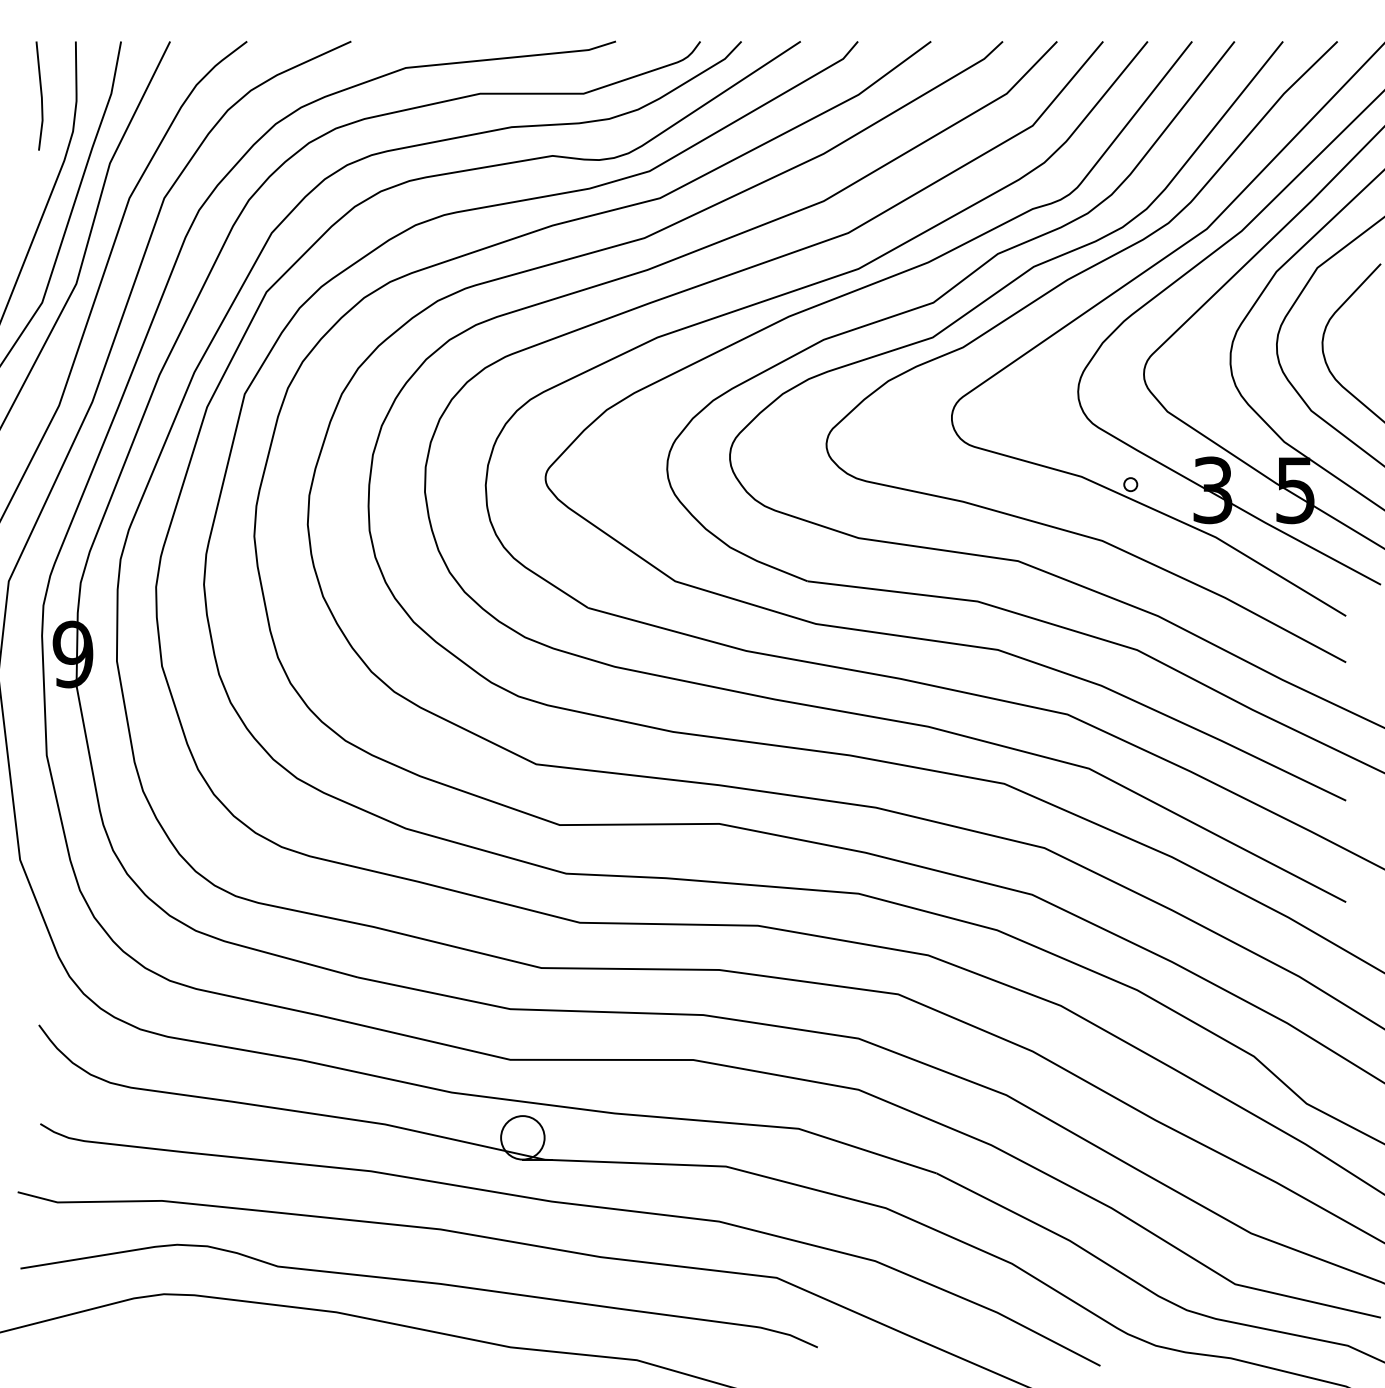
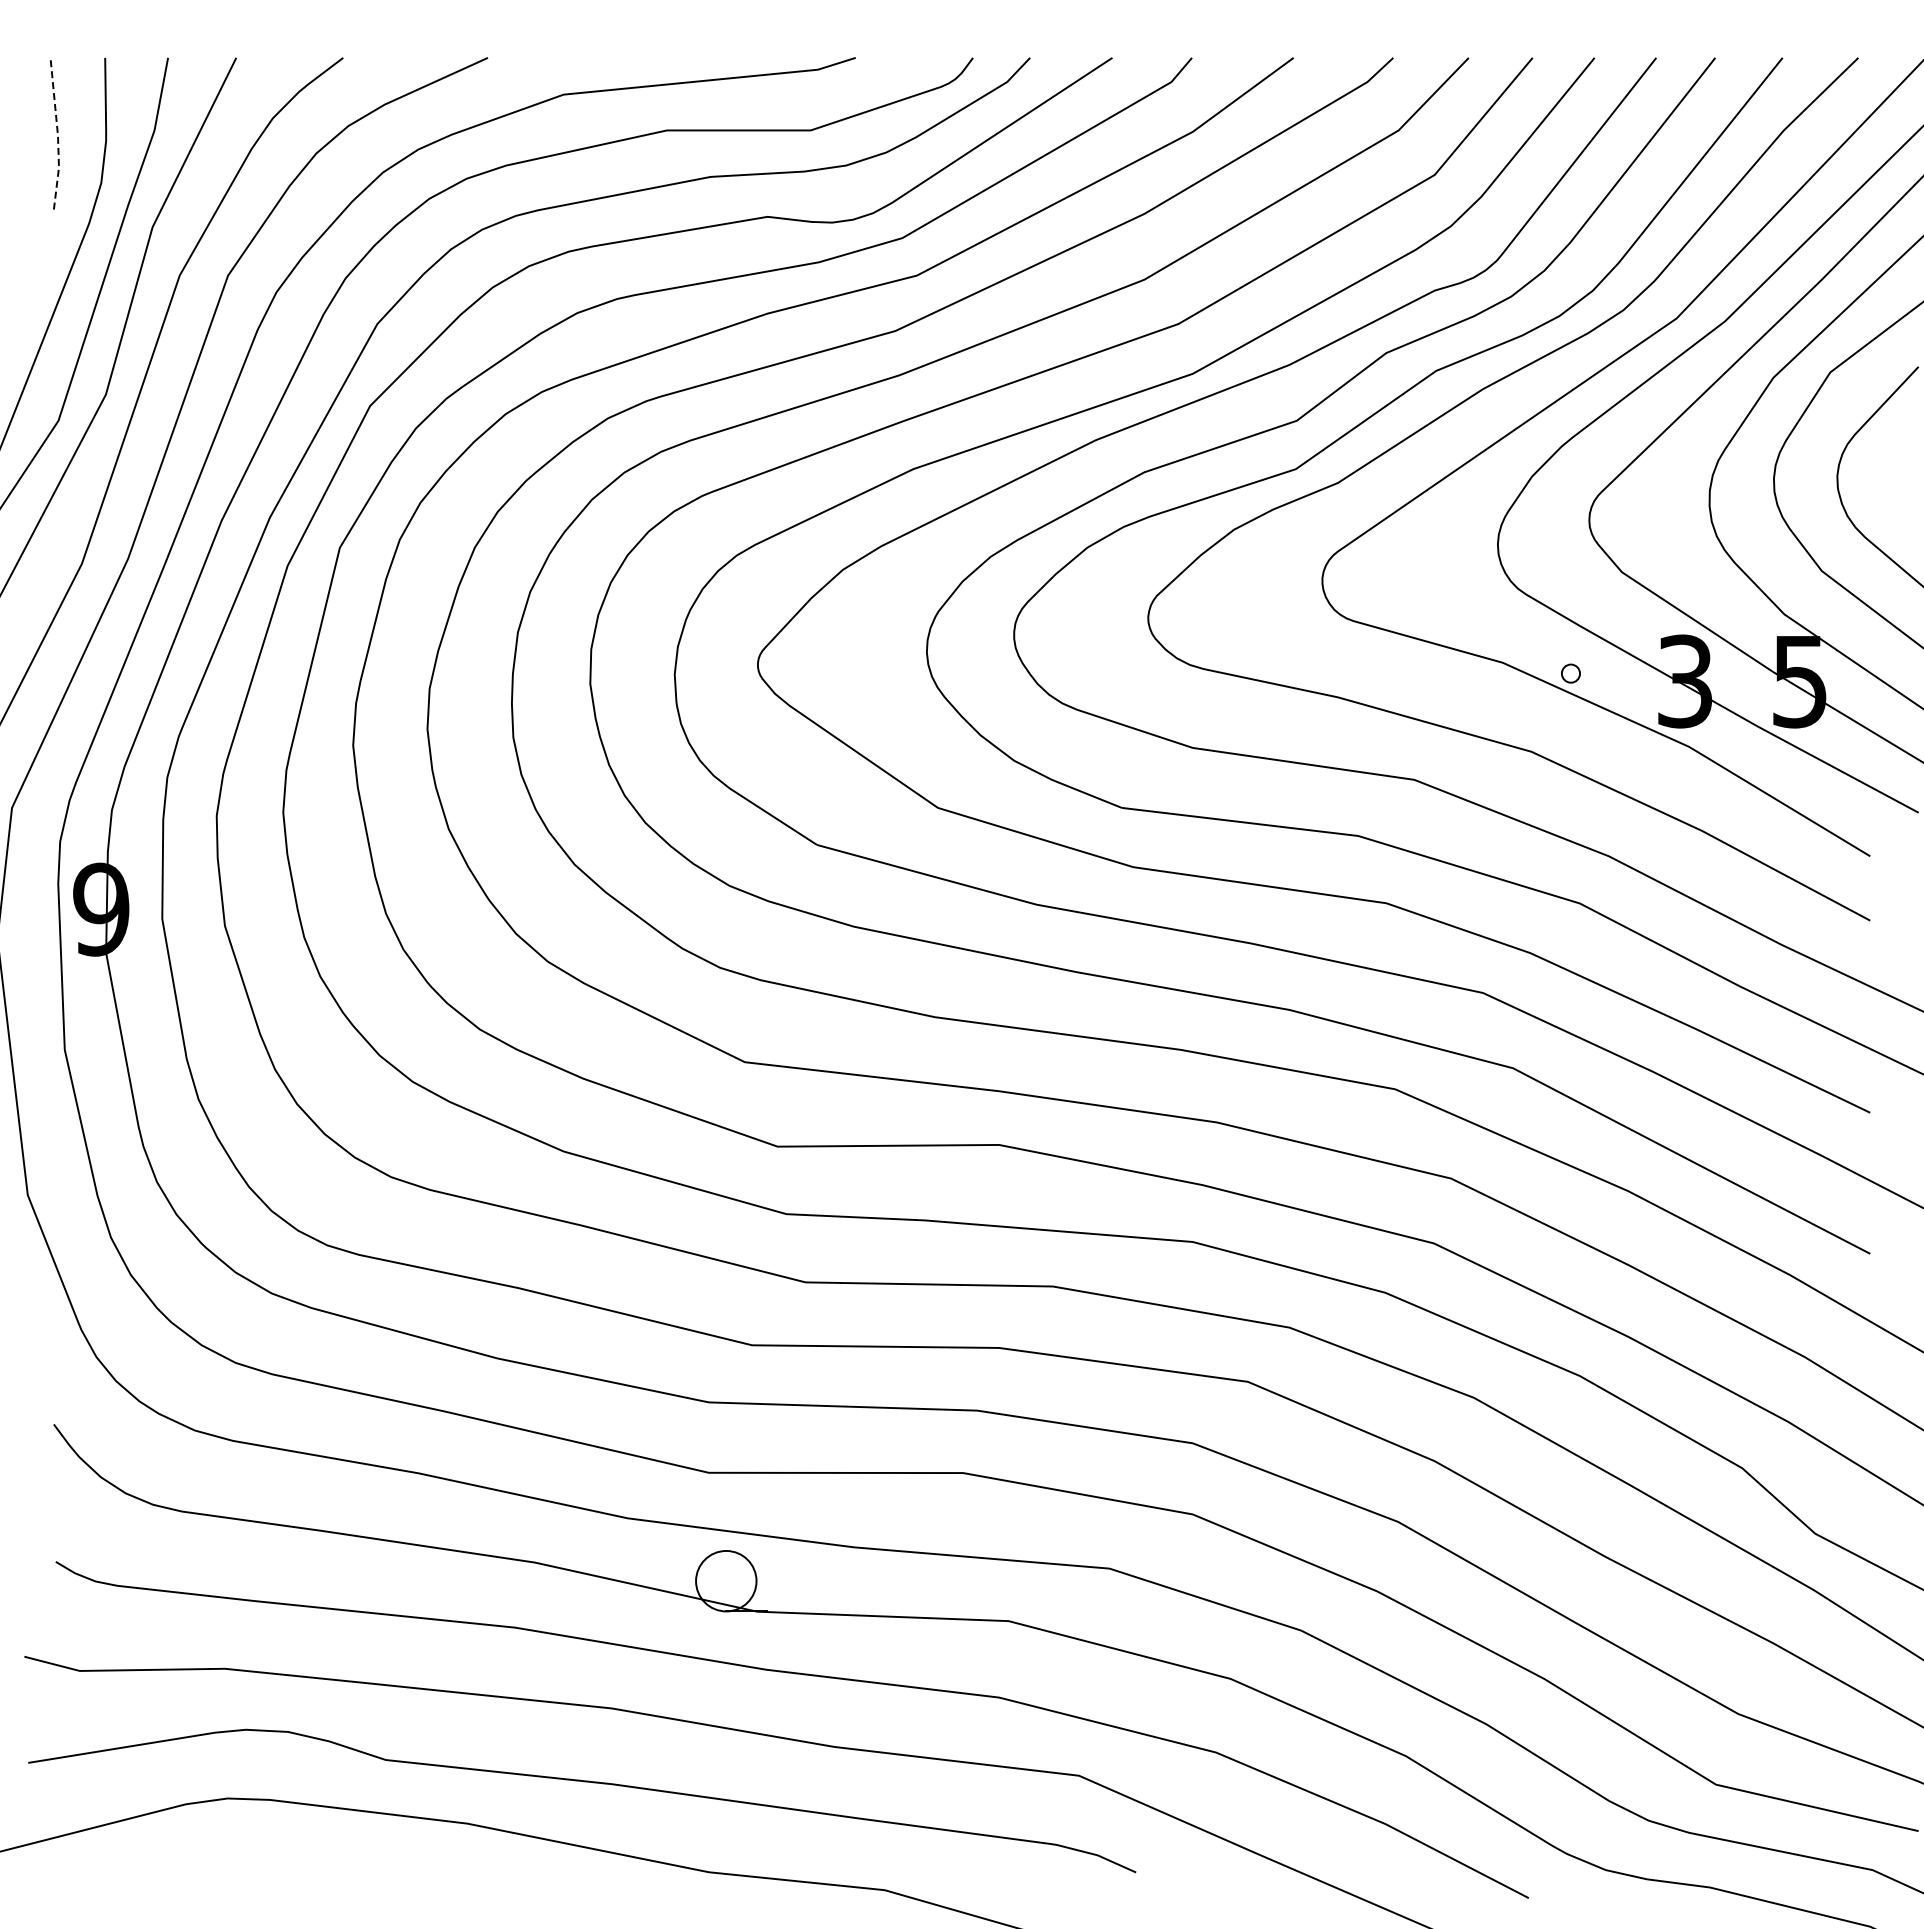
line: (41, 97) -> (57, 135), solid -> dashed

